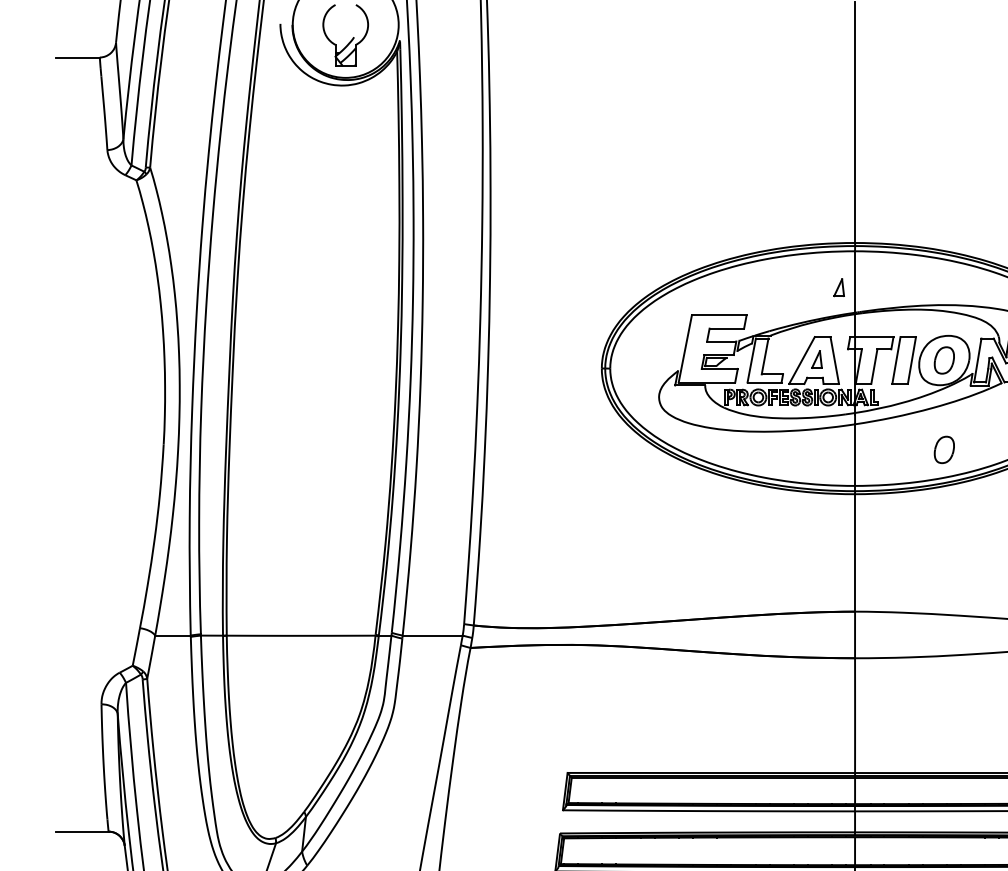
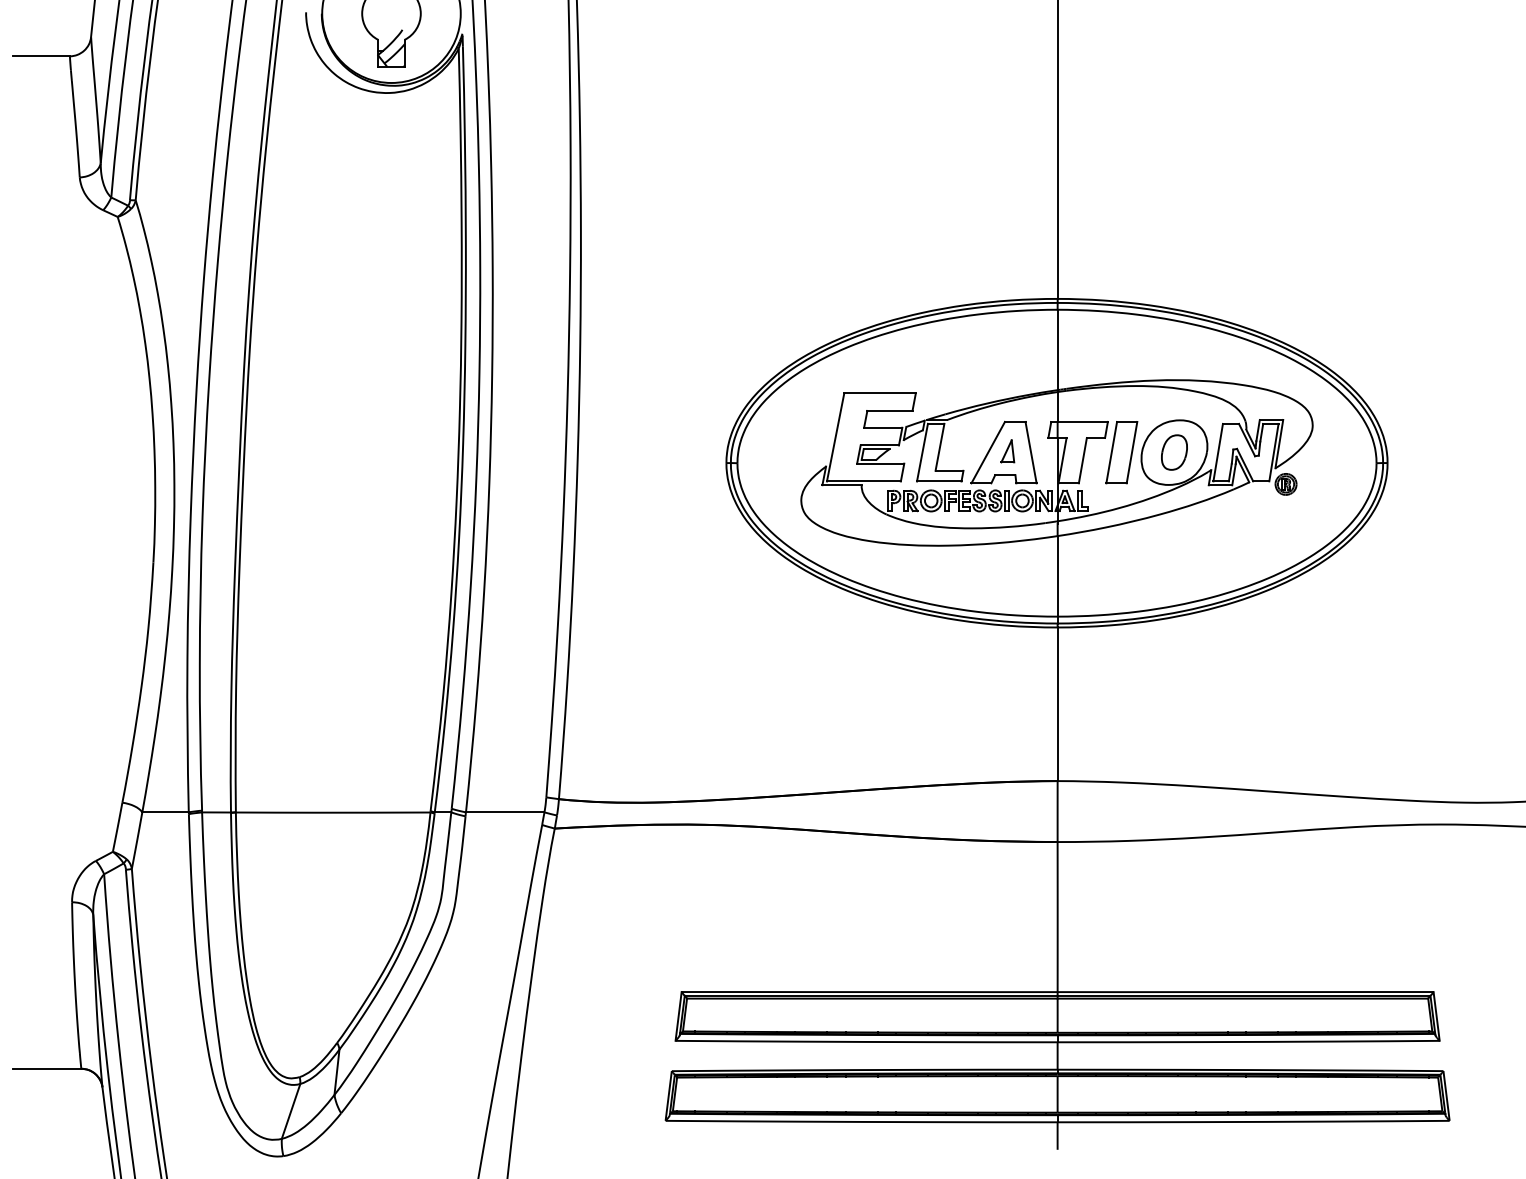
part: (838, 287) -> (1036, 357), removed
part: (944, 449) -> (1174, 569), removed

